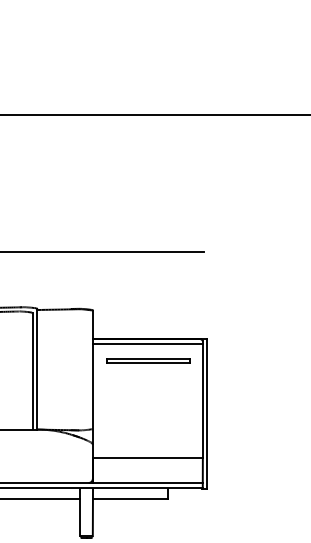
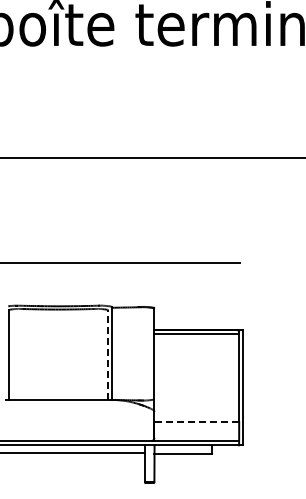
part: (148, 360) -> (197, 346), removed
line: (31, 371) -> (107, 355), solid -> dashed
line: (147, 458) -> (196, 422), solid -> dashed

